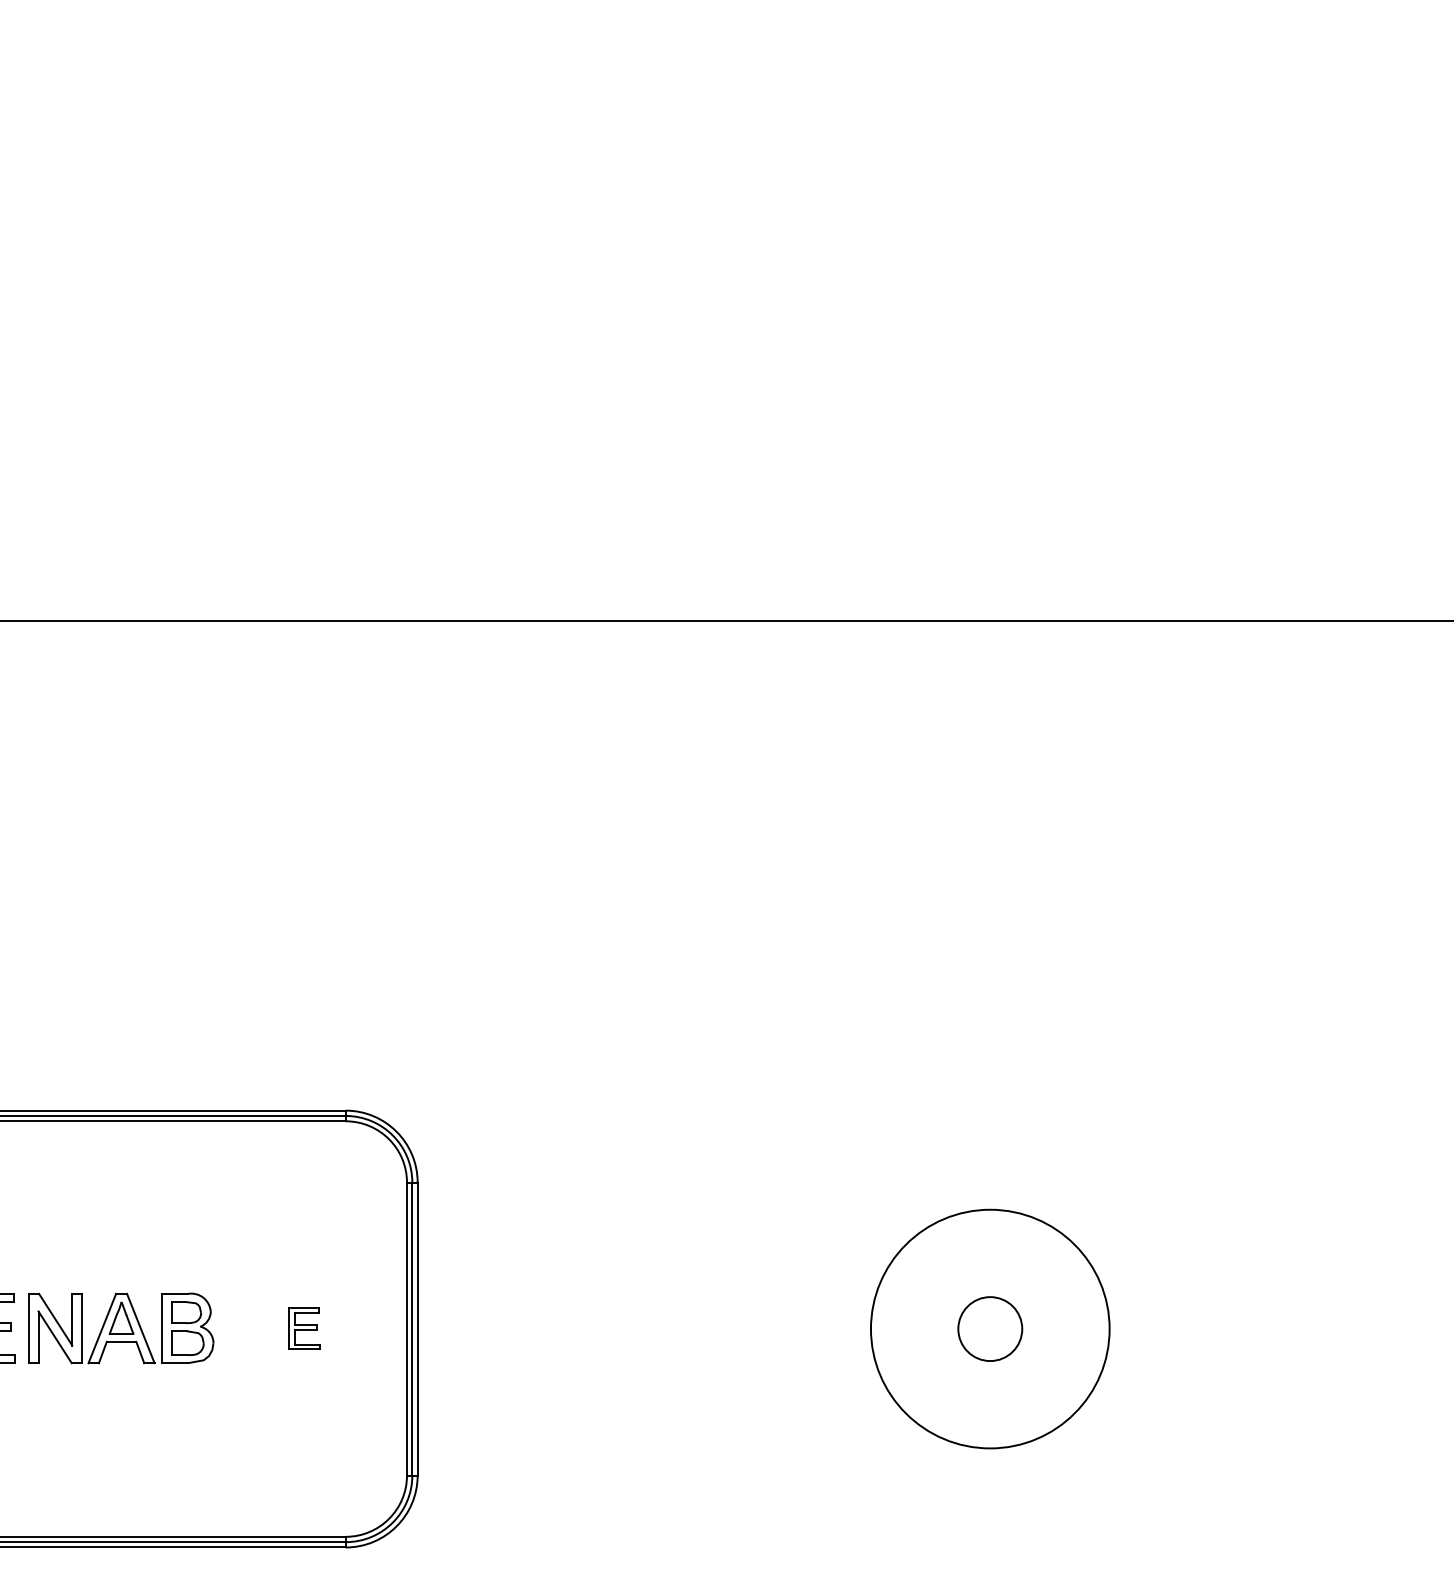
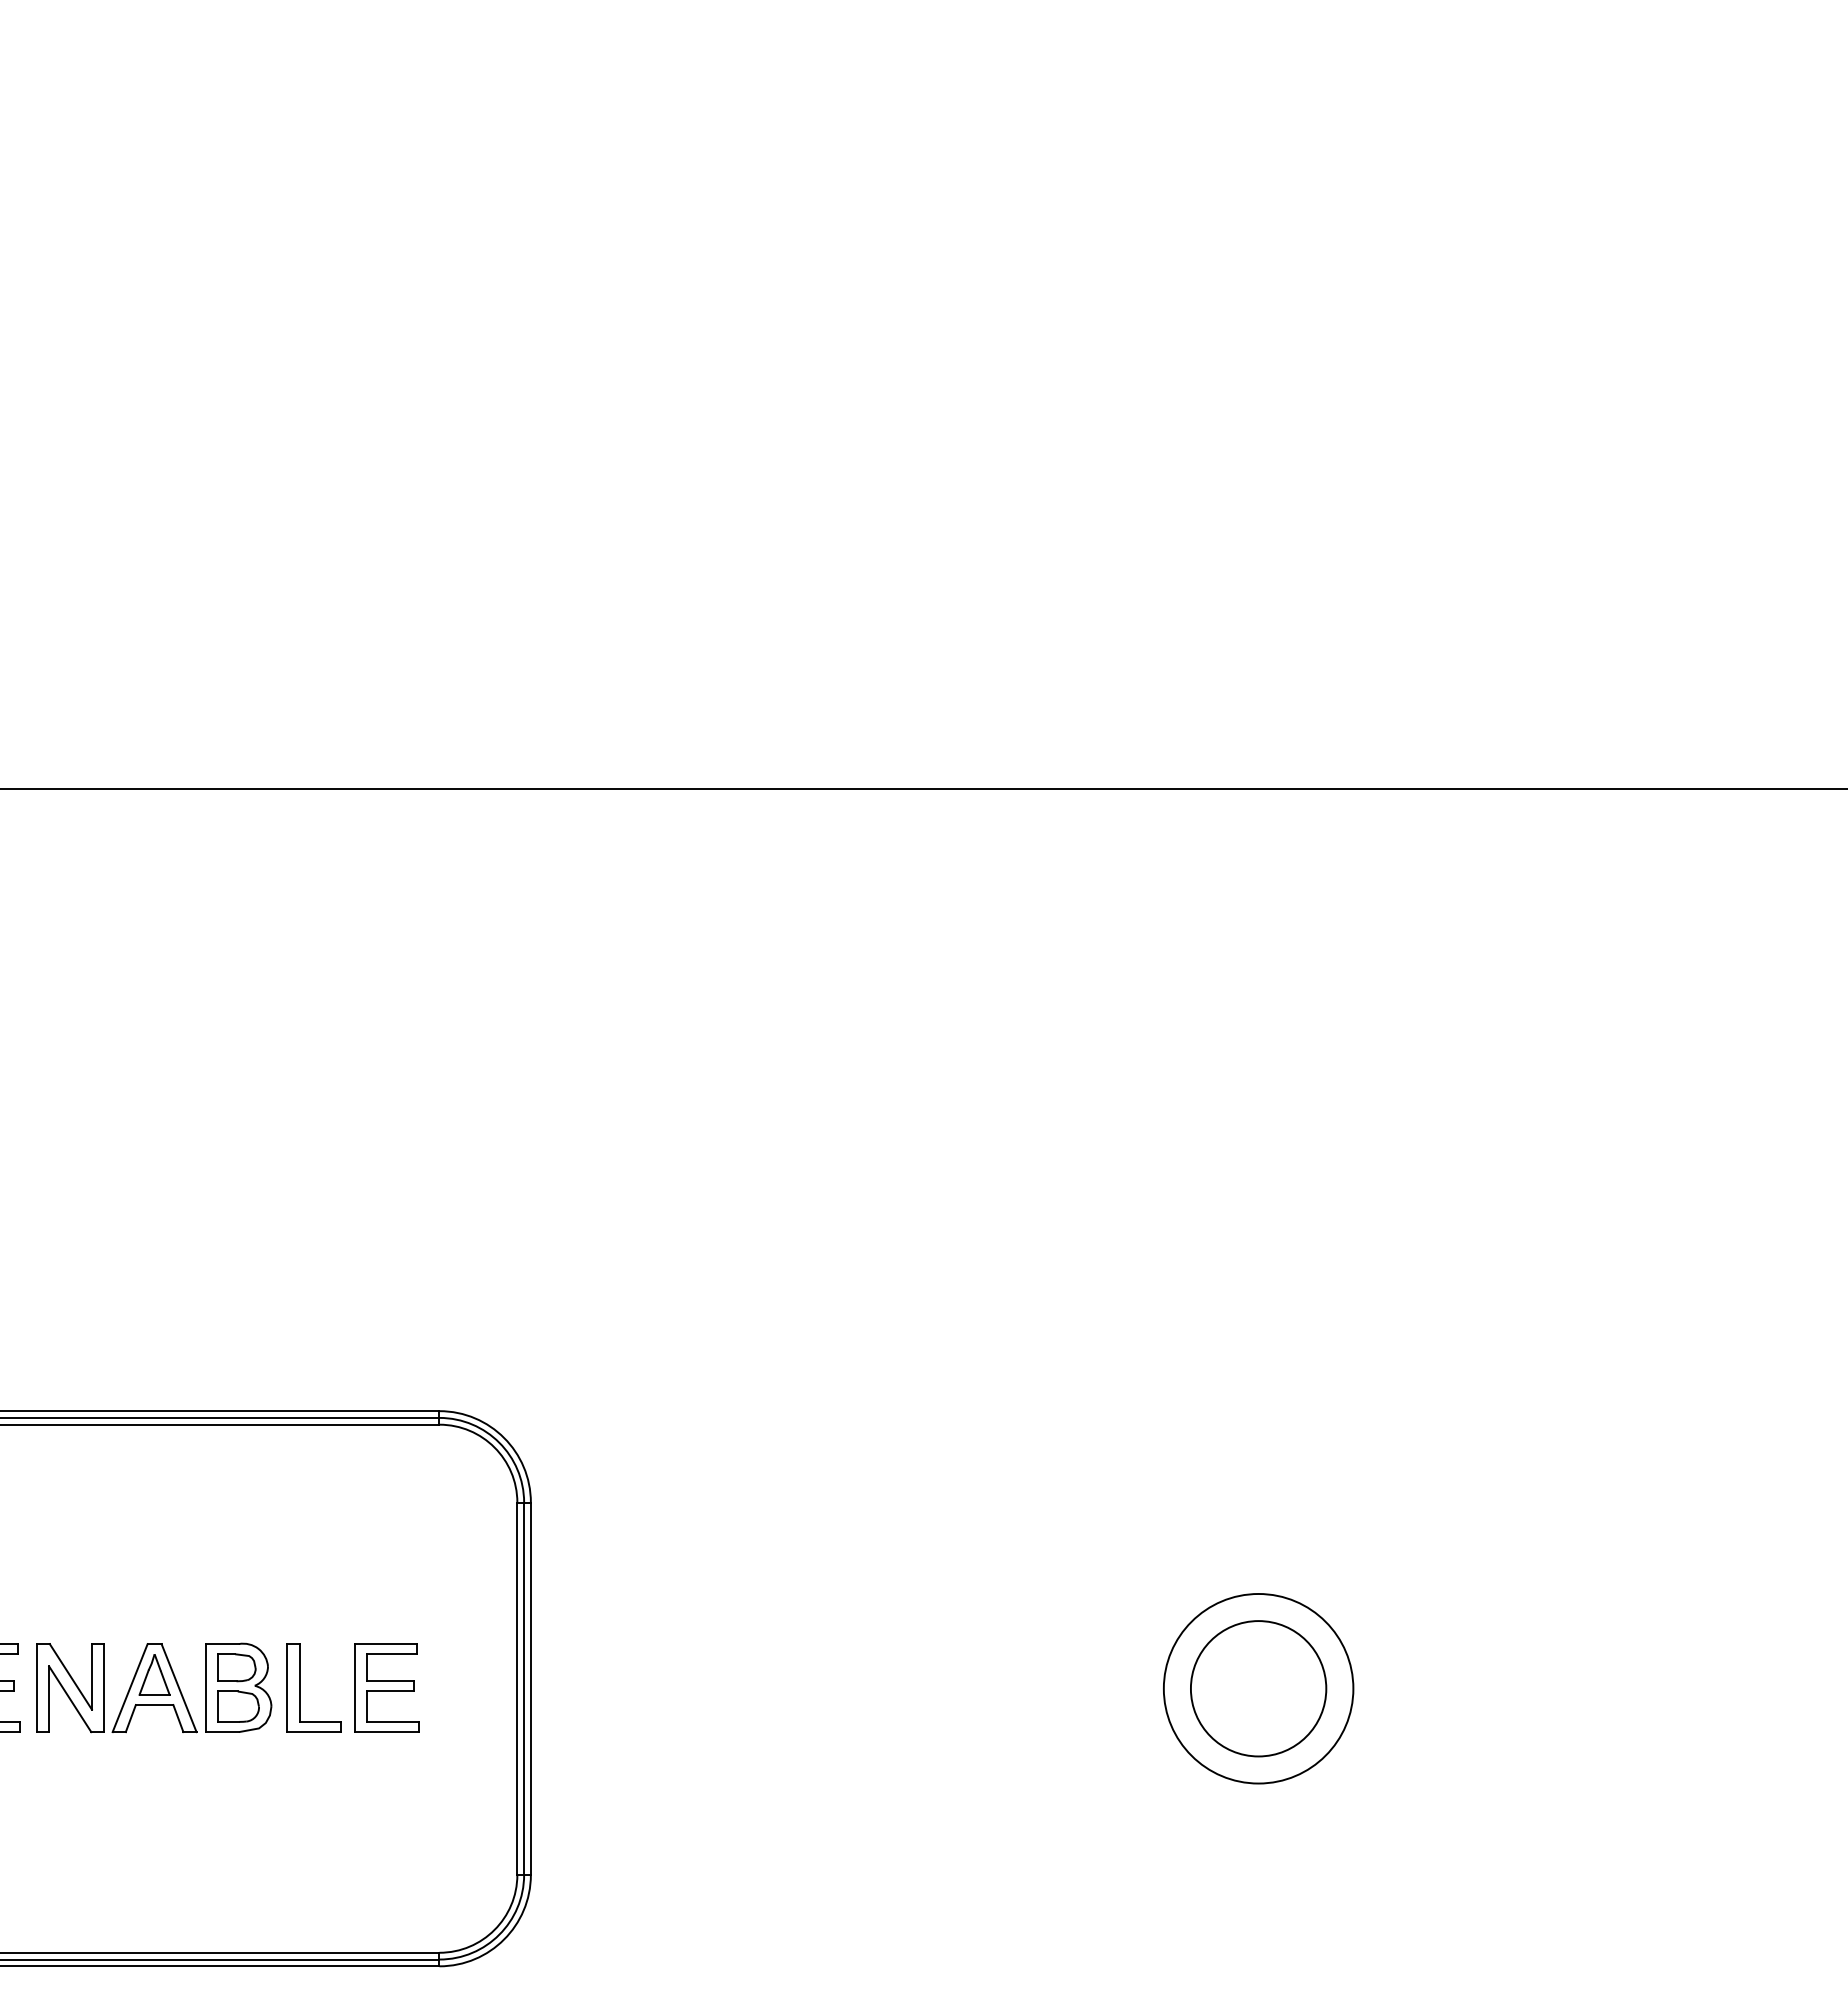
part: (236, 1328) -> (300, 1687), added
part: (304, 1328) -> (386, 1687), size x1.67
circle: (990, 1328) -> (1258, 1688), size x0.62
circle: (990, 1328) -> (1258, 1688), size x1.67

